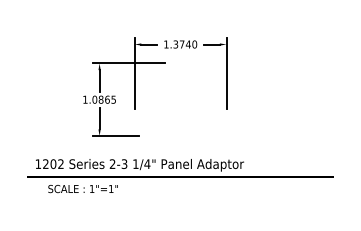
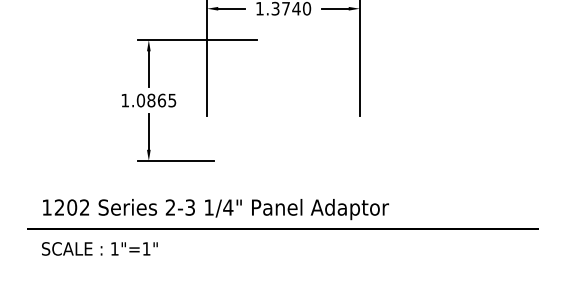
text: (82, 189) -> (98, 249), moved

